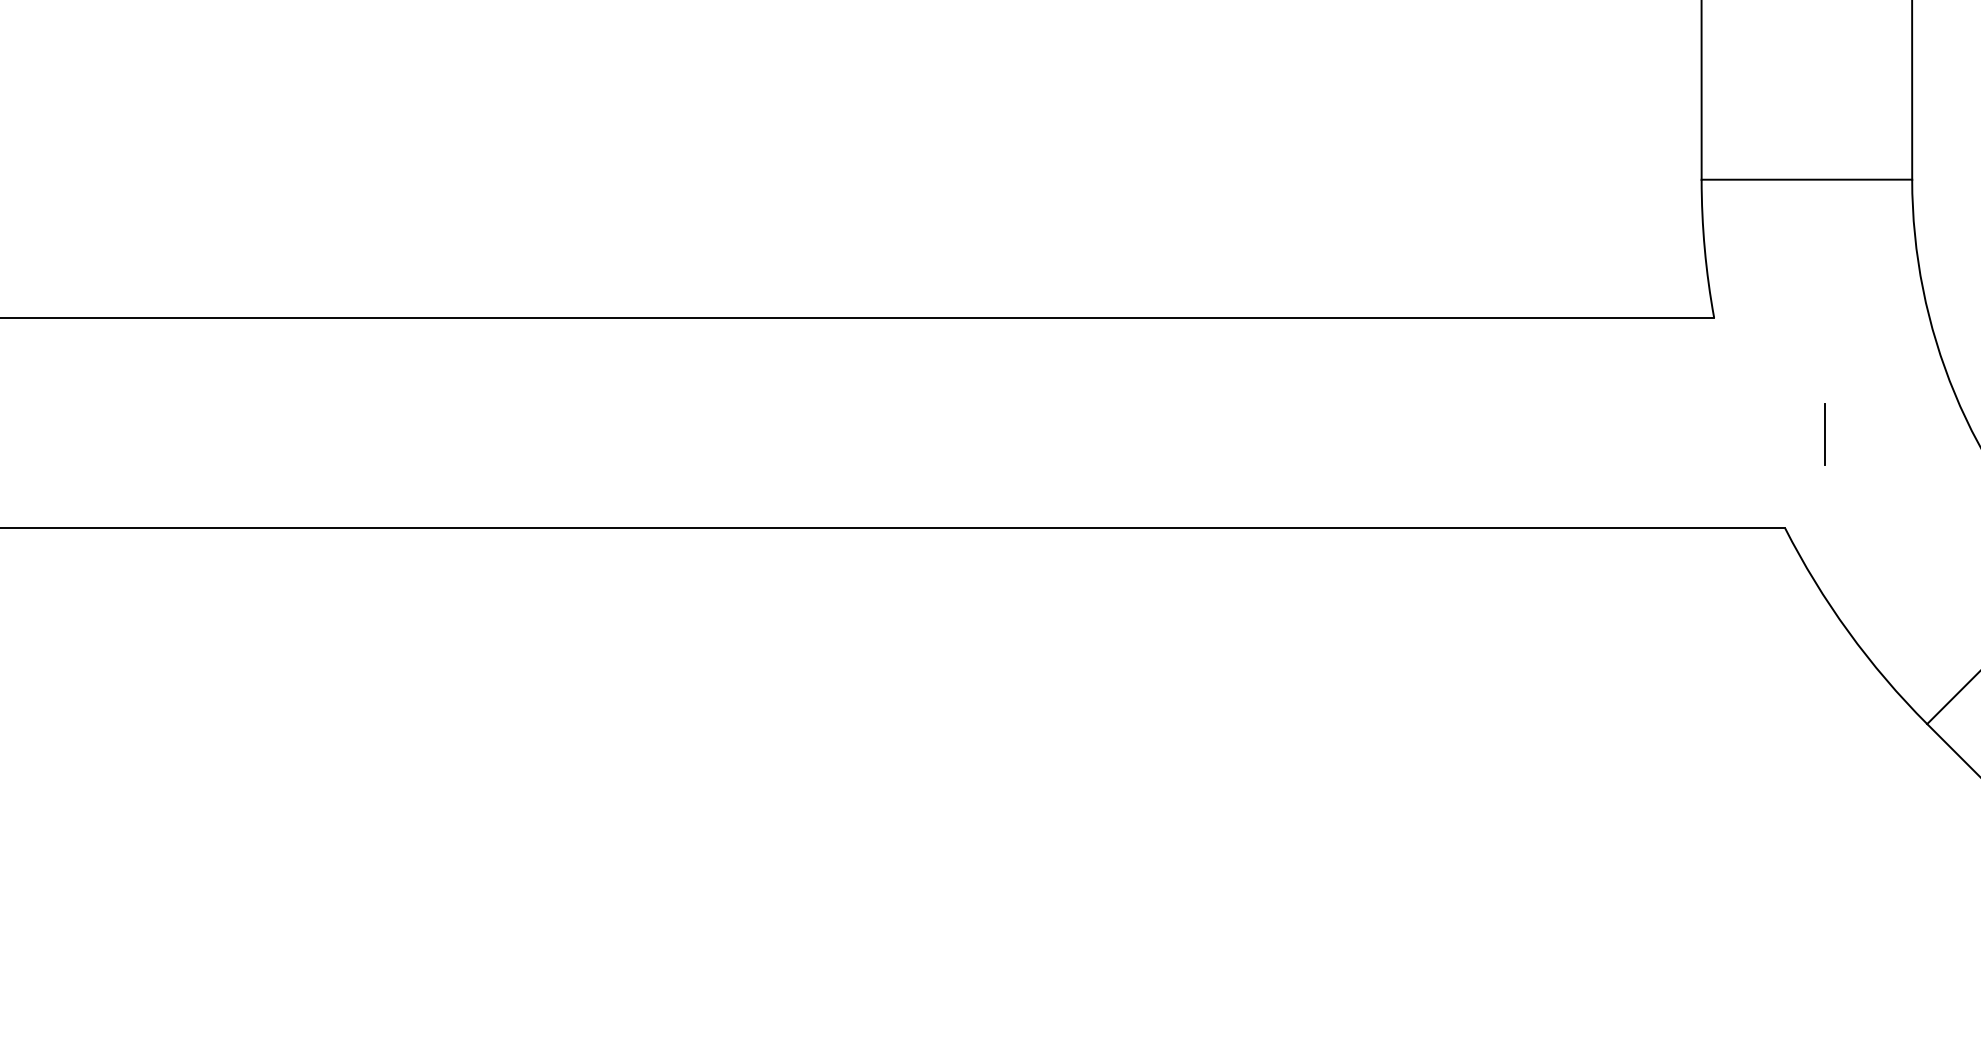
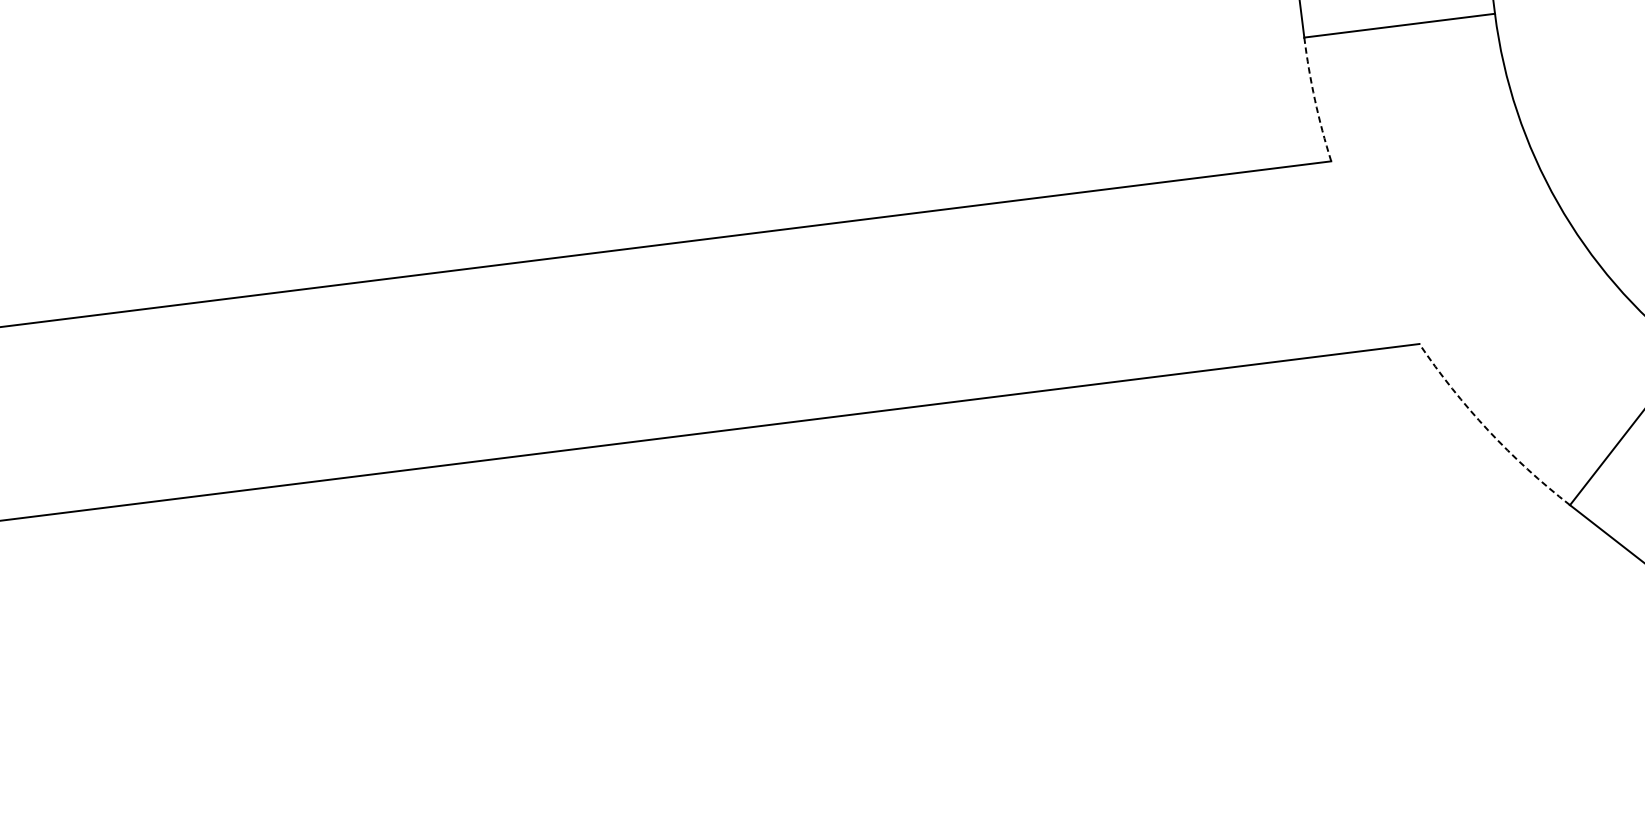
arc: (1704, 249) -> (1314, 100), solid -> dashed
line: (1824, 434) -> (1444, 254), removed
arc: (1848, 631) -> (1488, 430), solid -> dashed

